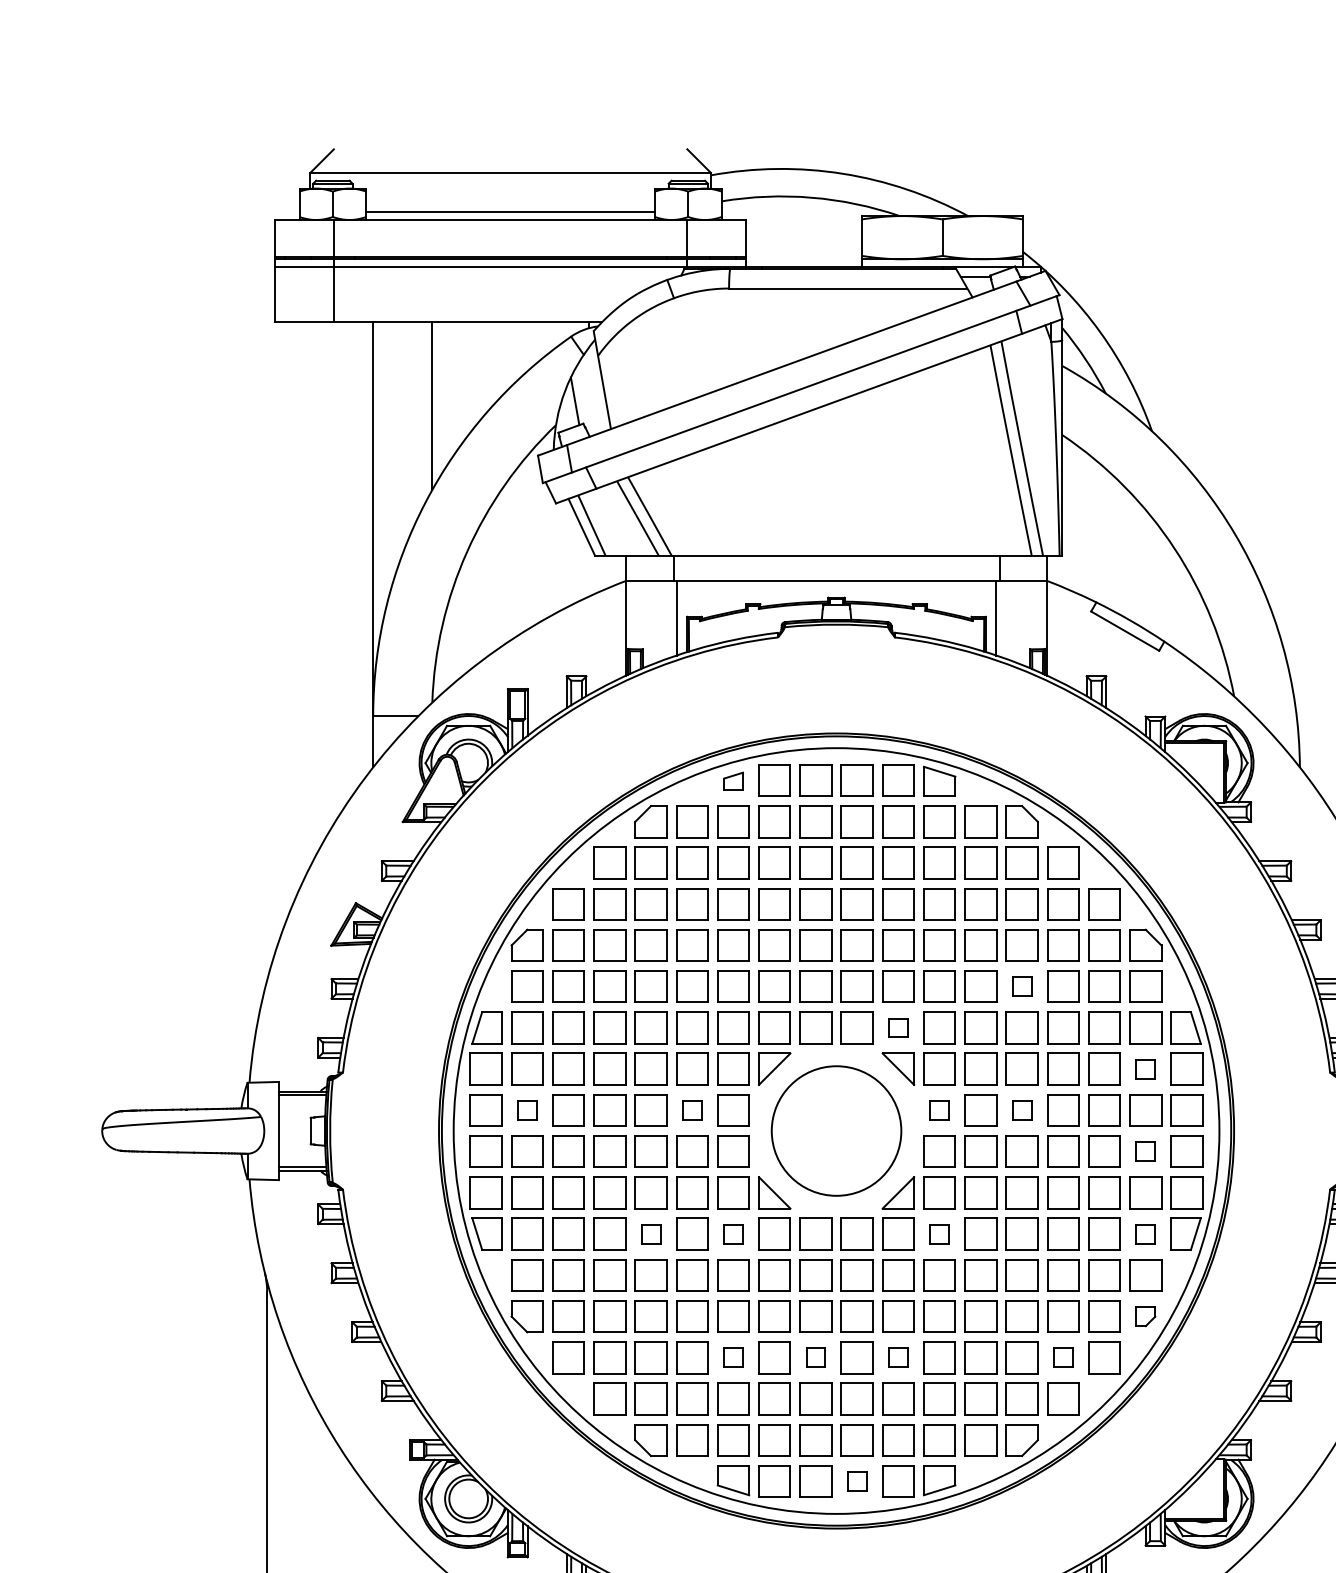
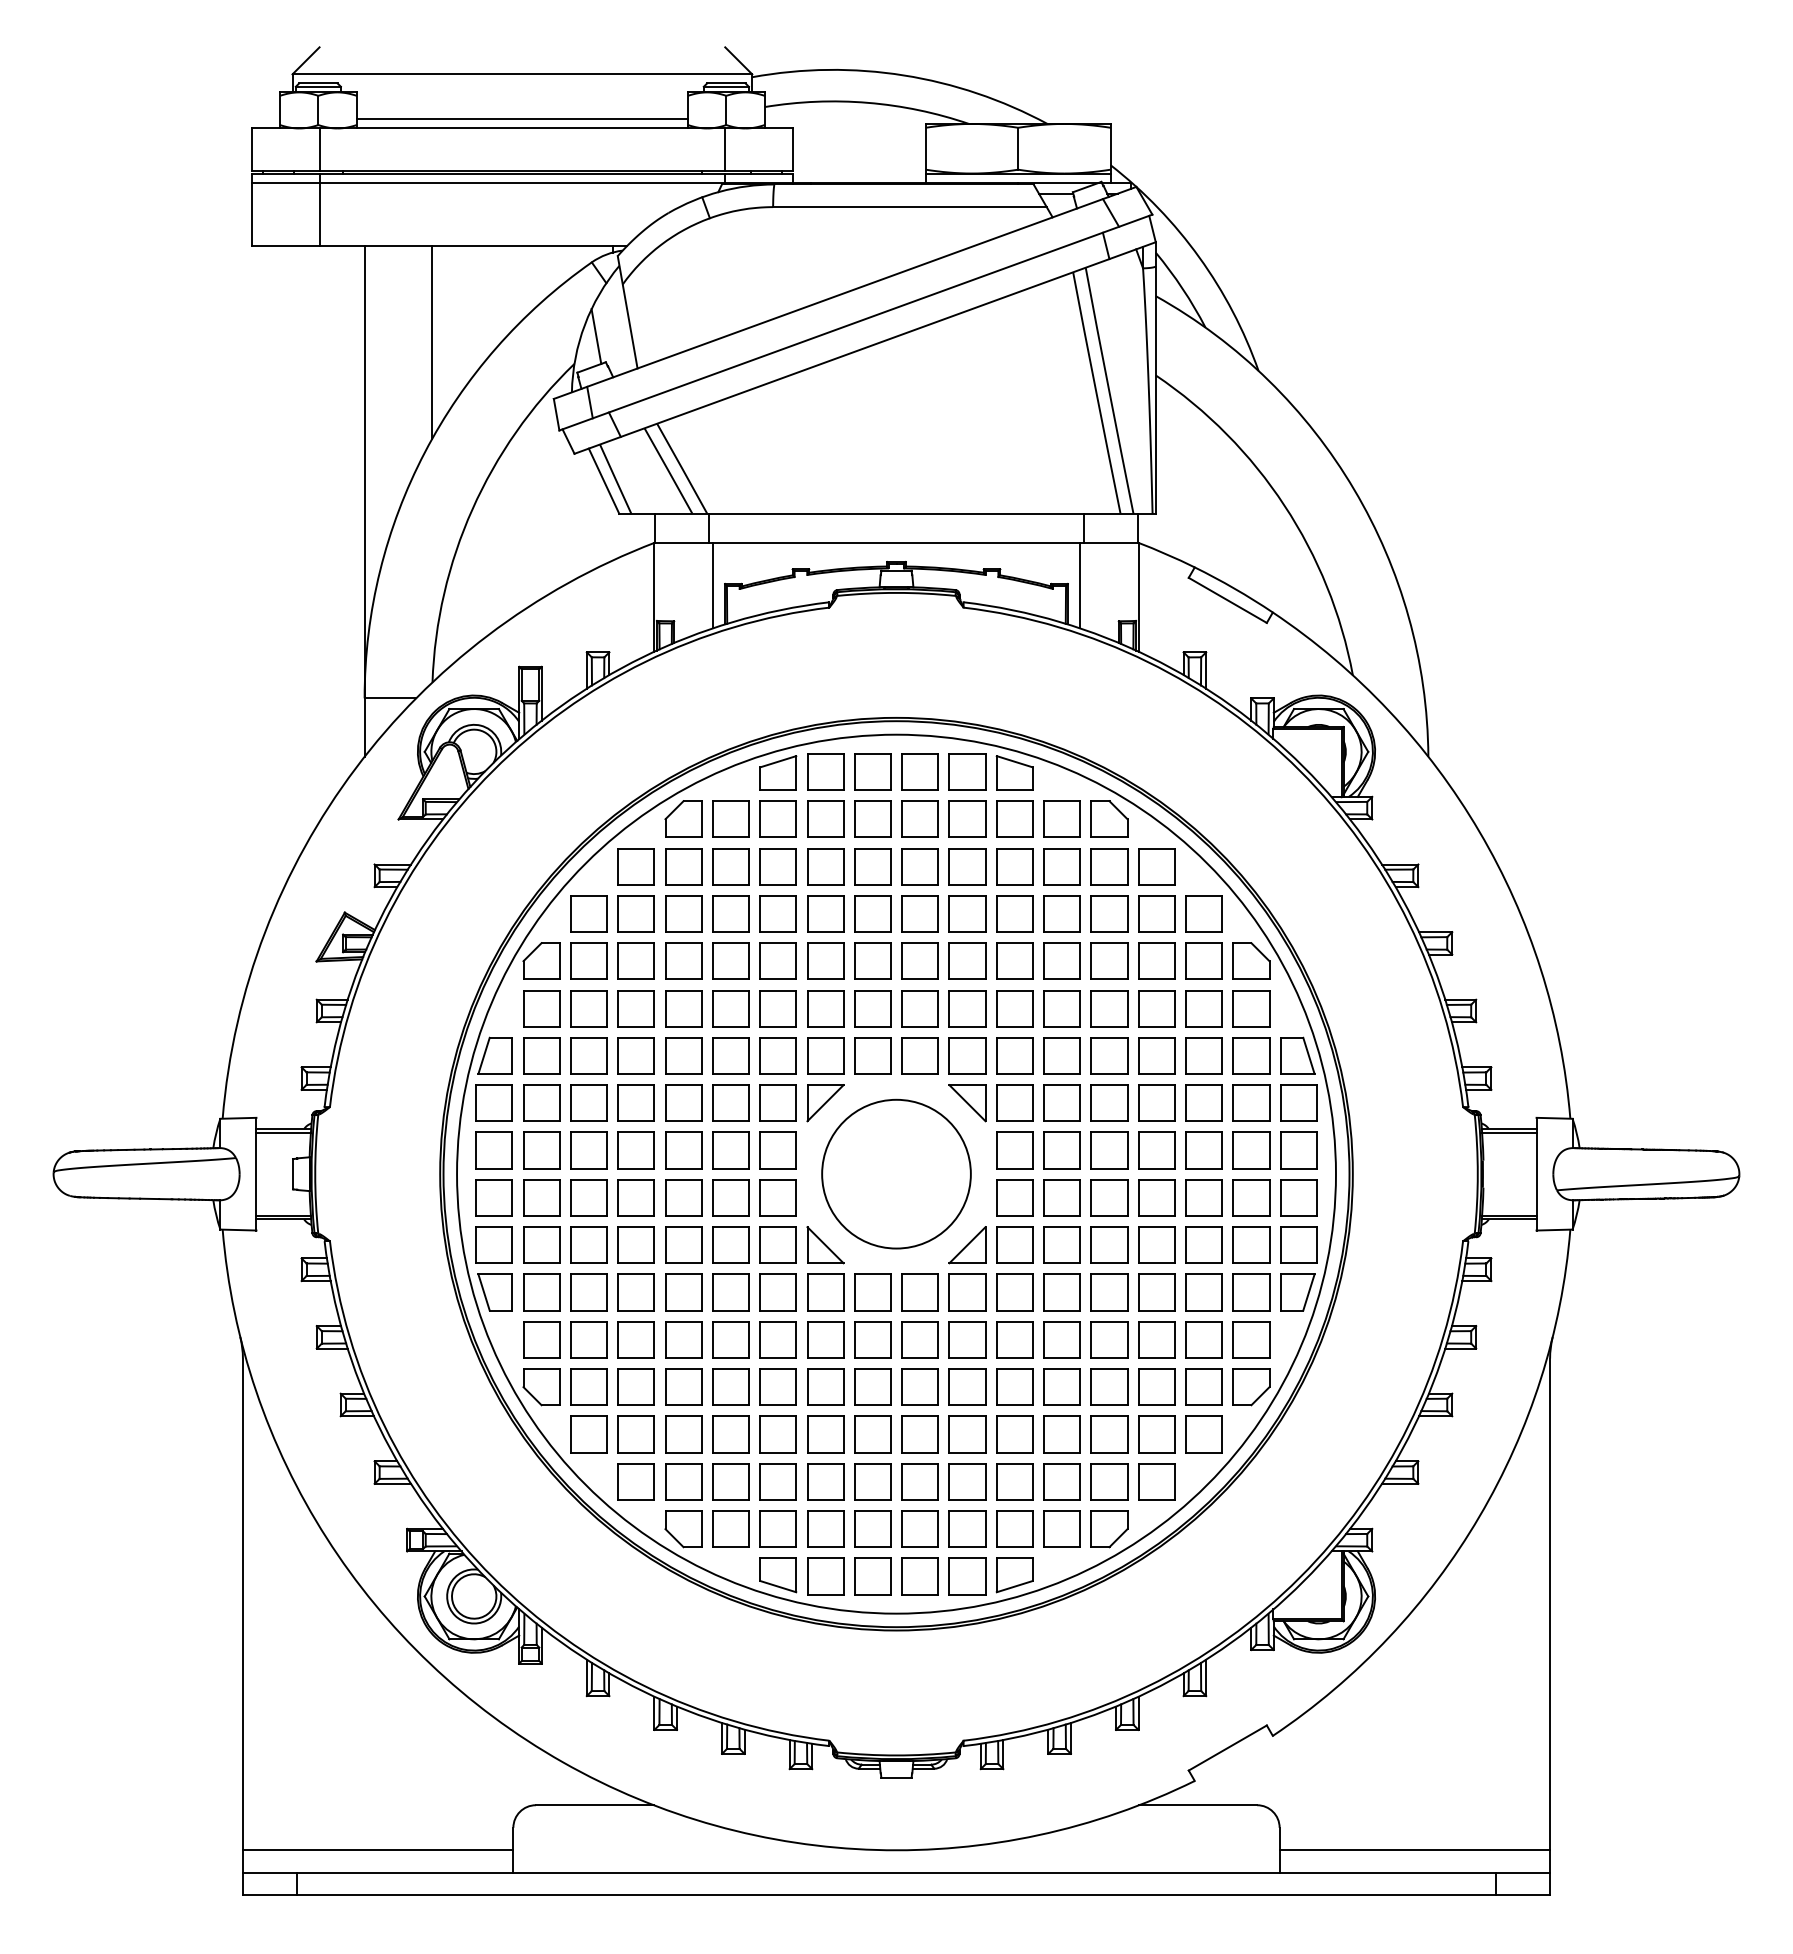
part: (733, 781) -> (778, 772), size x1.67
part: (1022, 986) -> (1109, 1008), size x1.67
part: (898, 1027) -> (967, 1055), size x1.67
part: (1145, 1068) -> (1251, 1102), size x1.67
part: (527, 1110) -> (541, 1150), size x1.67
part: (691, 1110) -> (730, 1150), size x1.67
part: (939, 1110) -> (1014, 1150), size x1.67
part: (1022, 1110) -> (1109, 1150), size x1.67
part: (1145, 1151) -> (1251, 1197), size x1.67
part: (650, 1234) -> (683, 1292), size x1.67
part: (732, 1234) -> (777, 1292), size x1.67
part: (939, 1234) -> (1014, 1292), size x1.67
part: (1145, 1234) -> (1251, 1292), size x1.67
part: (1145, 1316) -> (1251, 1387), size x1.67
part: (732, 1357) -> (777, 1434), size x1.67
part: (815, 1357) -> (872, 1434), size x1.67
part: (898, 1357) -> (967, 1434), size x1.67
part: (1063, 1357) -> (1156, 1434), size x1.67
part: (856, 1481) -> (919, 1576), size x1.67

